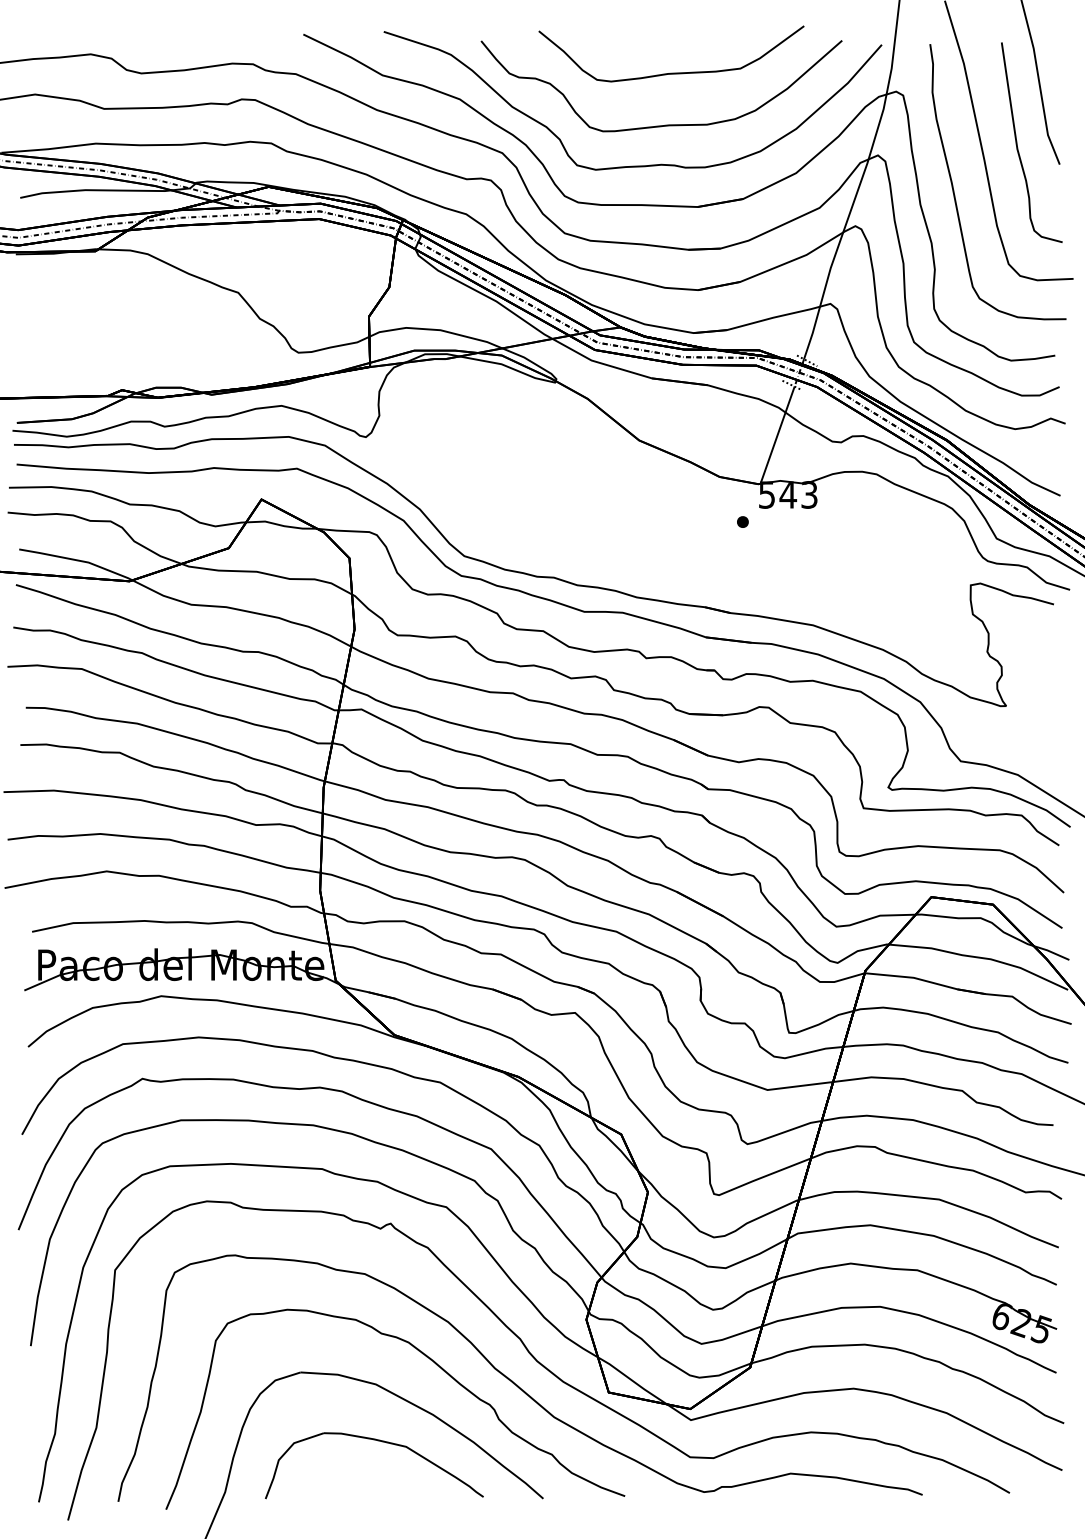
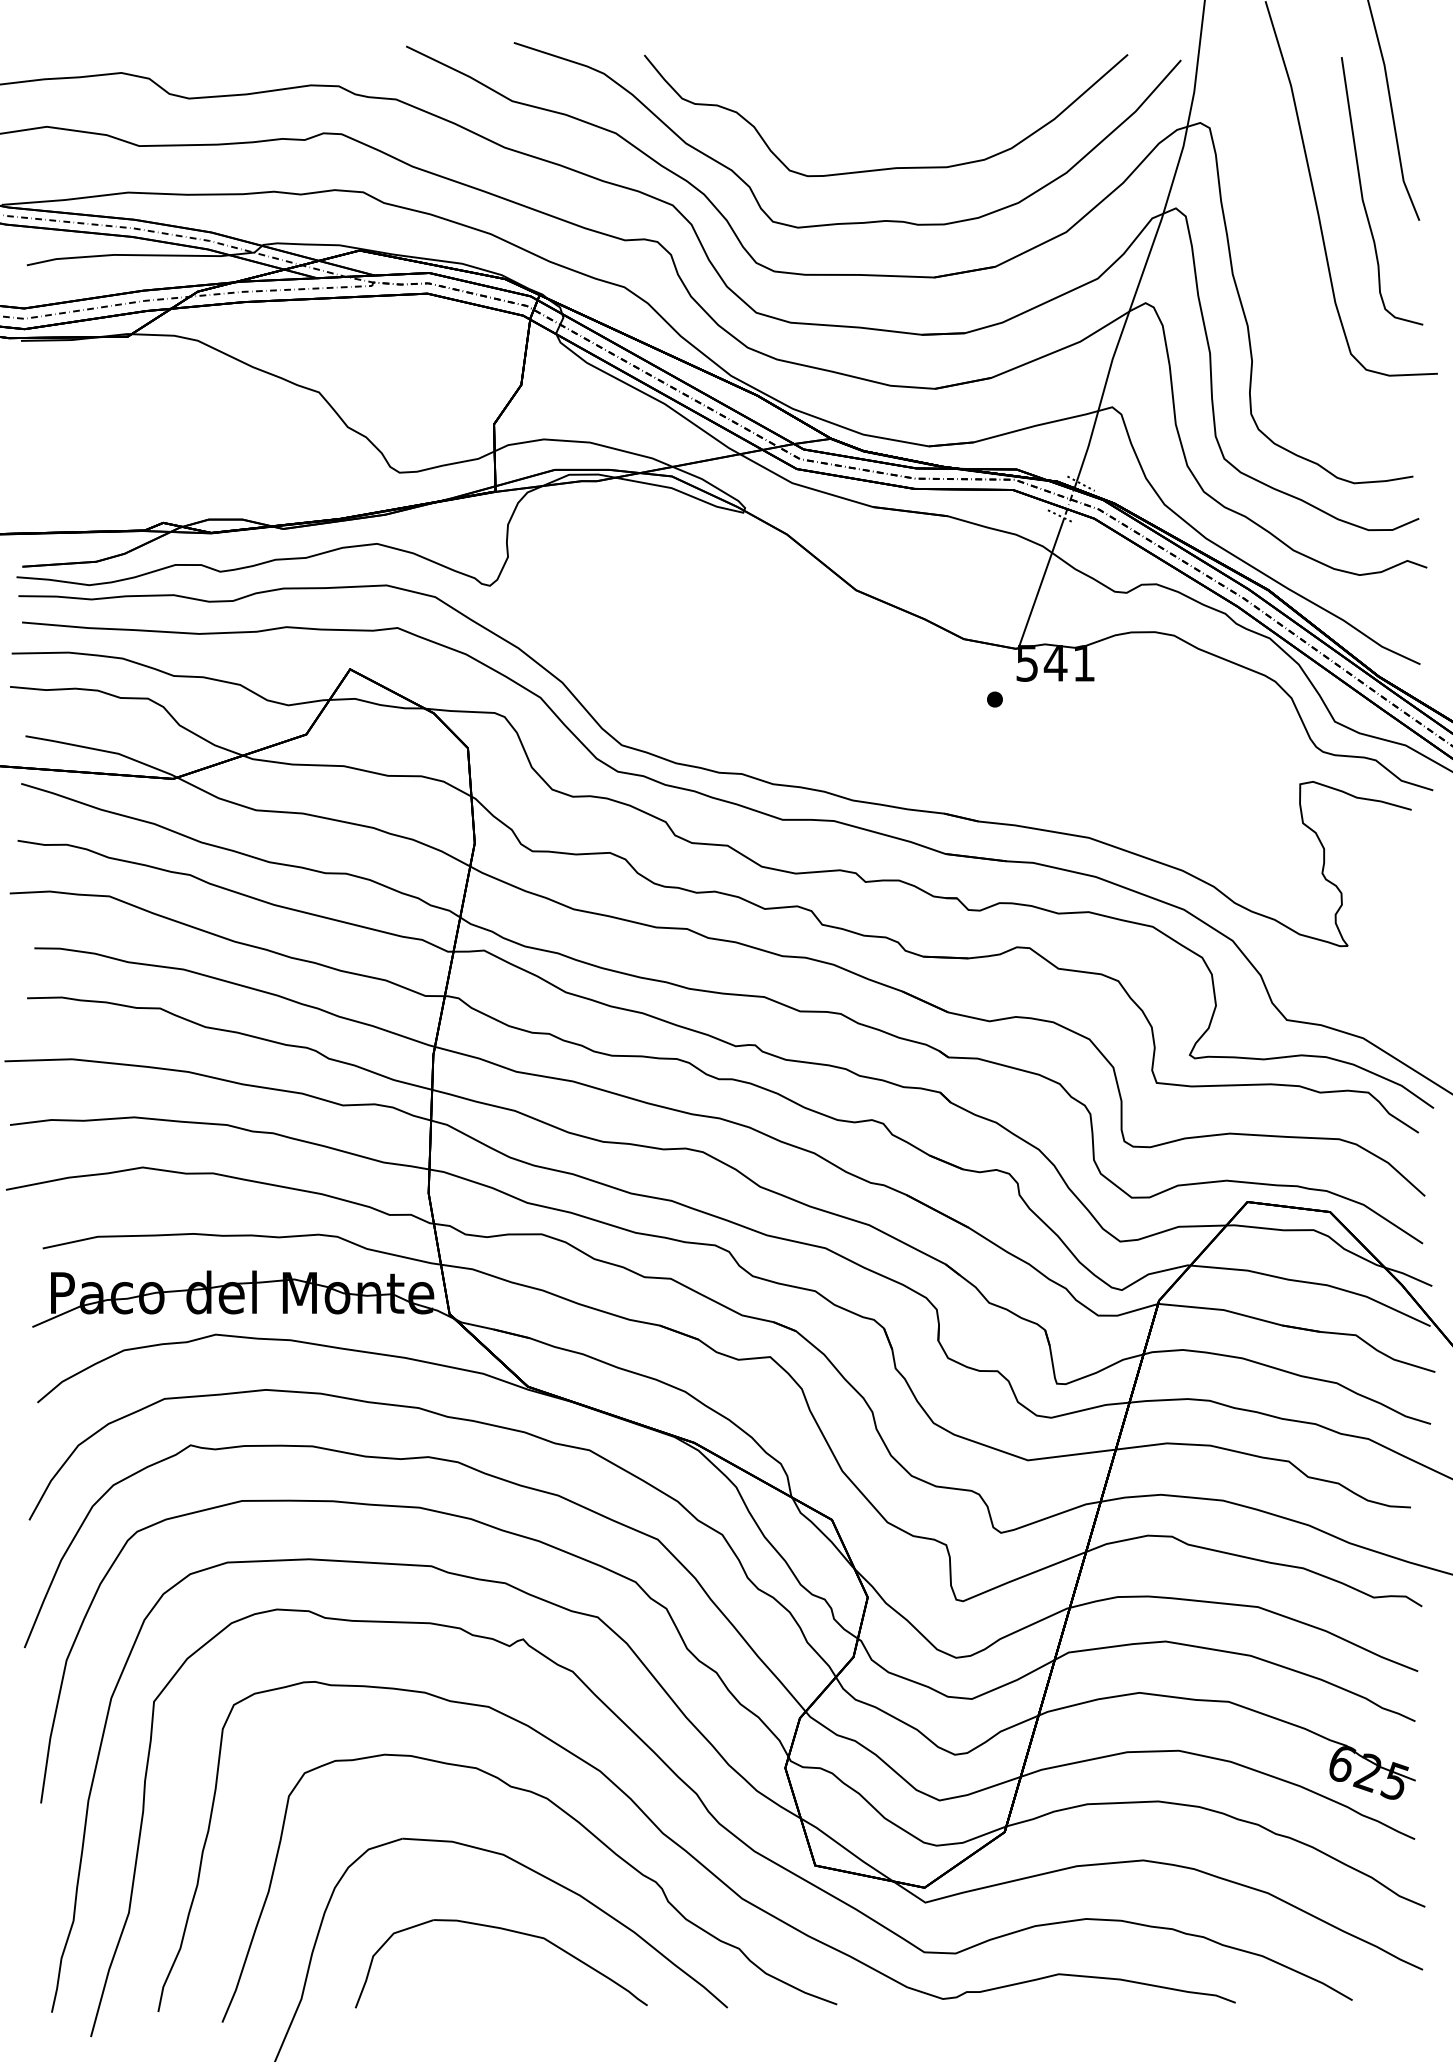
curve: (674, 72) -> (903, 97), removed
curve: (954, 192) -> (1278, 257), removed
text: (809, 494) -> (1083, 662), 543 -> 541

